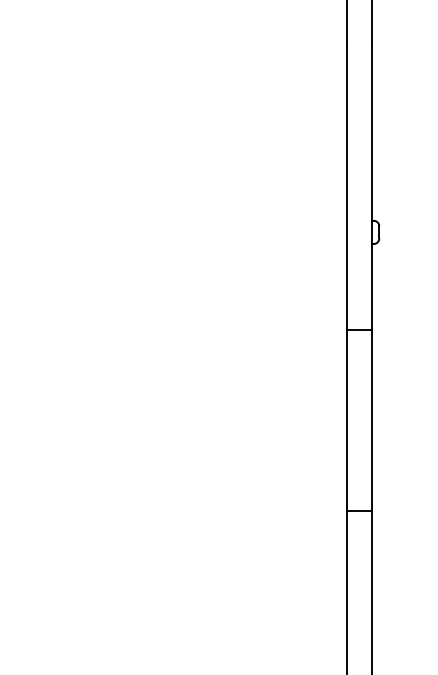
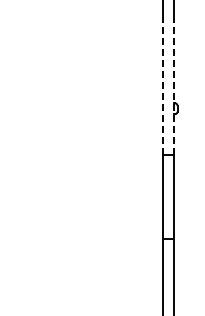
line: (347, 186) -> (162, 87), solid -> dashed
line: (372, 186) -> (174, 87), solid -> dashed

